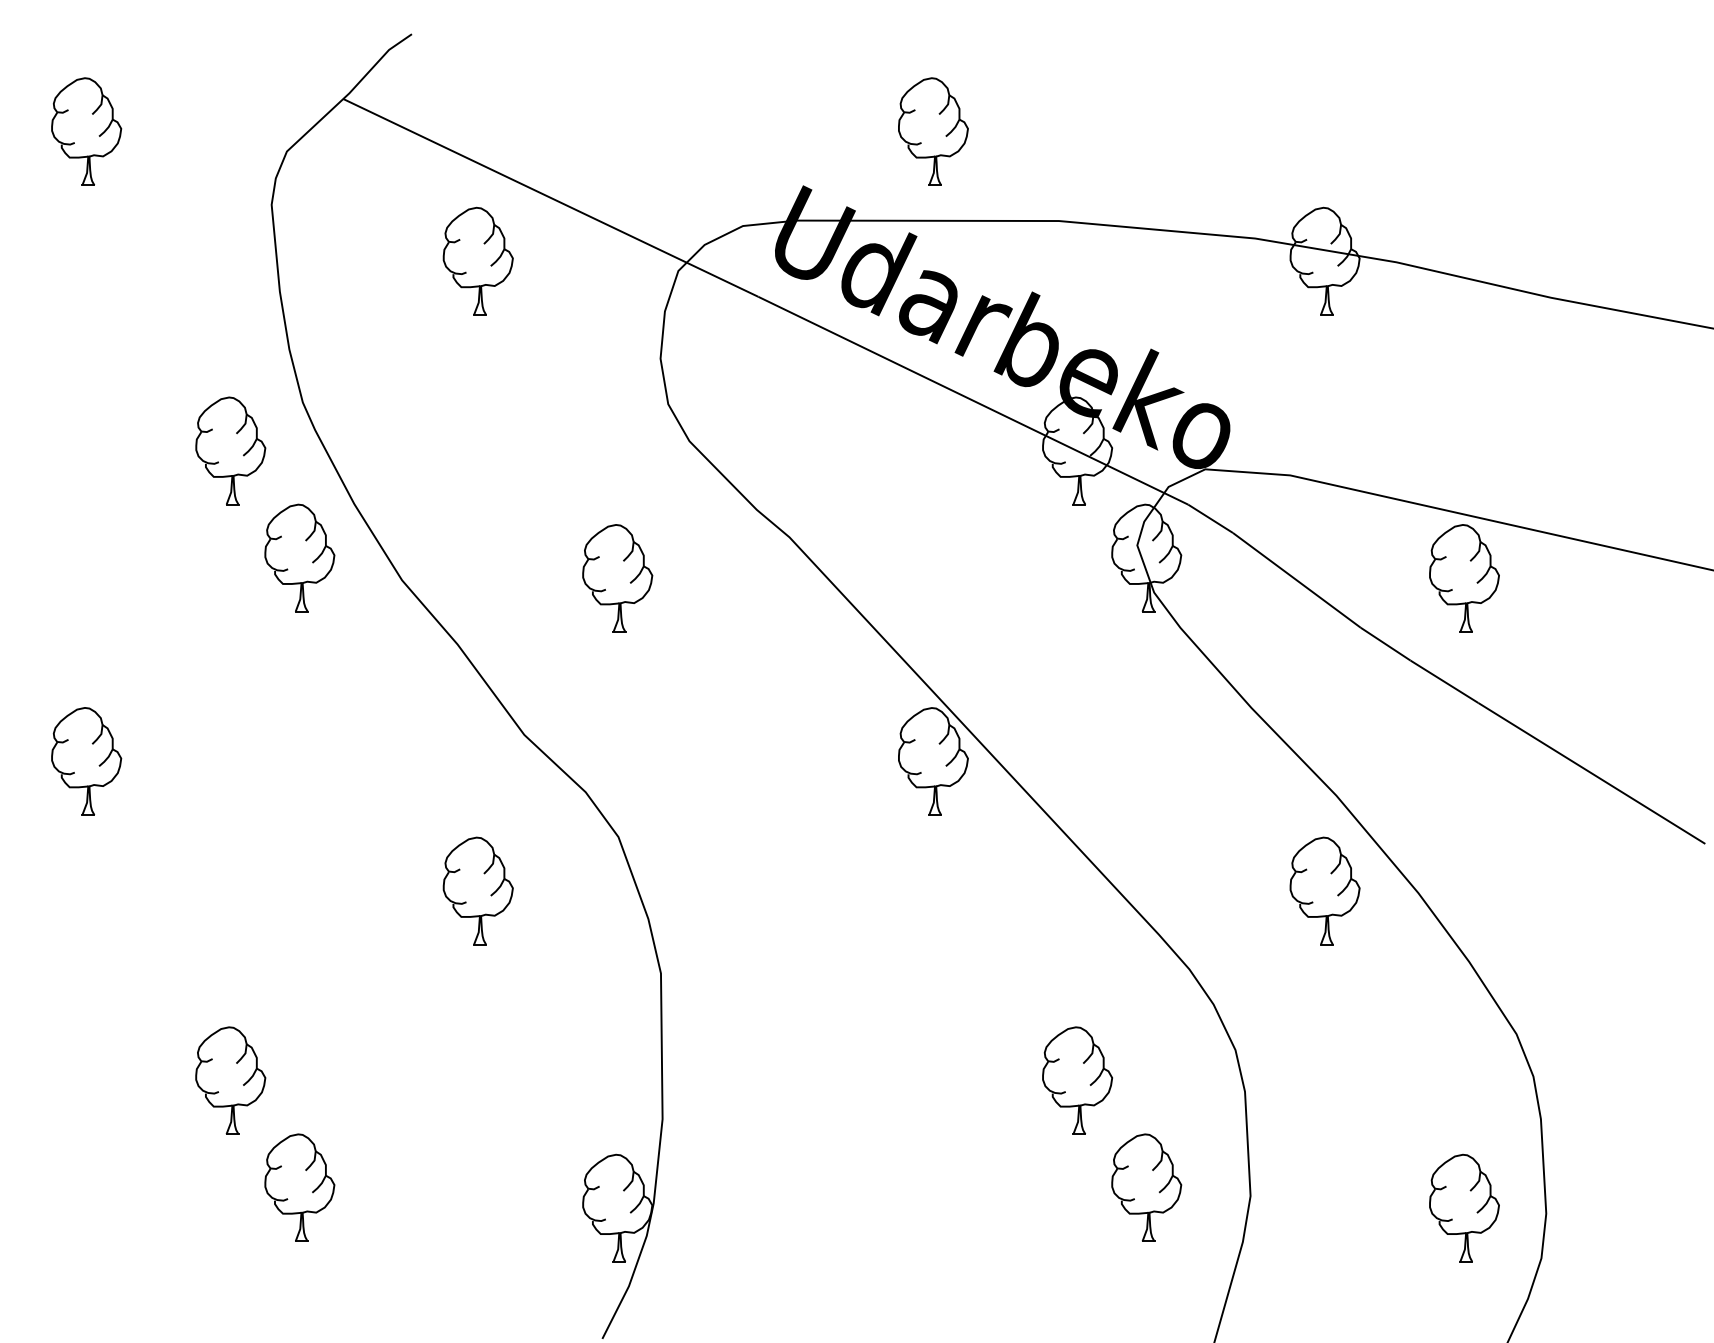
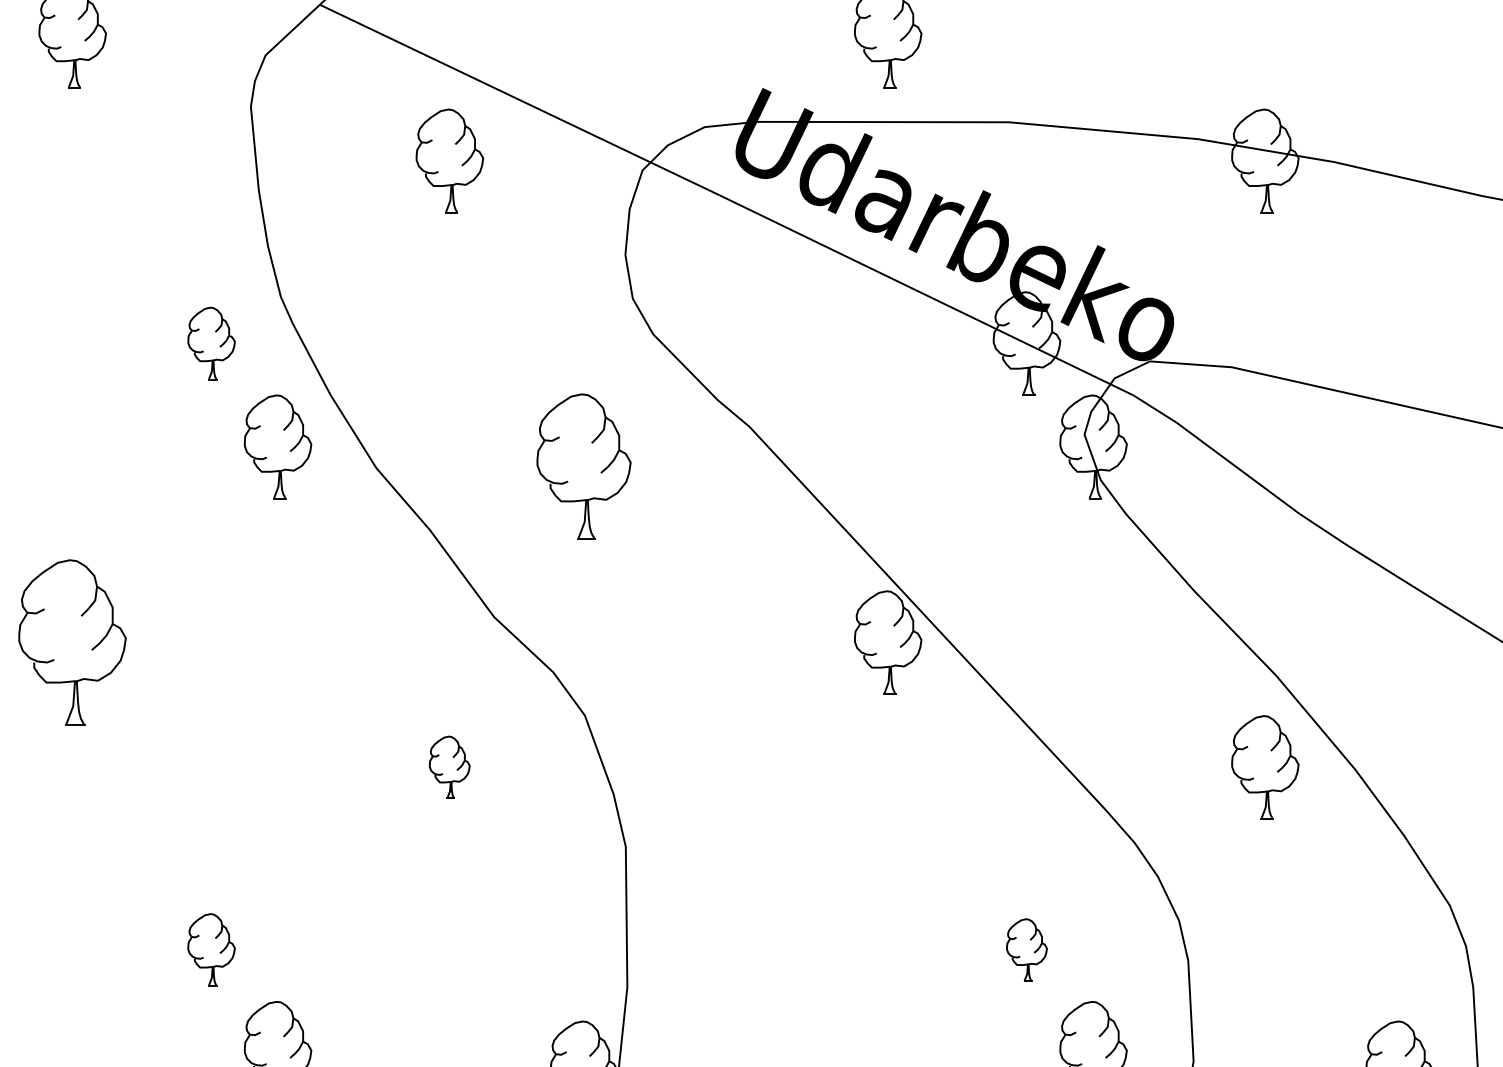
part: (230, 450) -> (211, 343), size x0.7
part: (617, 578) -> (583, 466), size x1.4
part: (1464, 578) -> (1399, 466), removed
part: (86, 761) -> (72, 642), size x1.6
part: (477, 890) -> (449, 766), size x0.6
part: (230, 1080) -> (211, 949), size x0.7
part: (1077, 1080) -> (1026, 949), size x0.6

